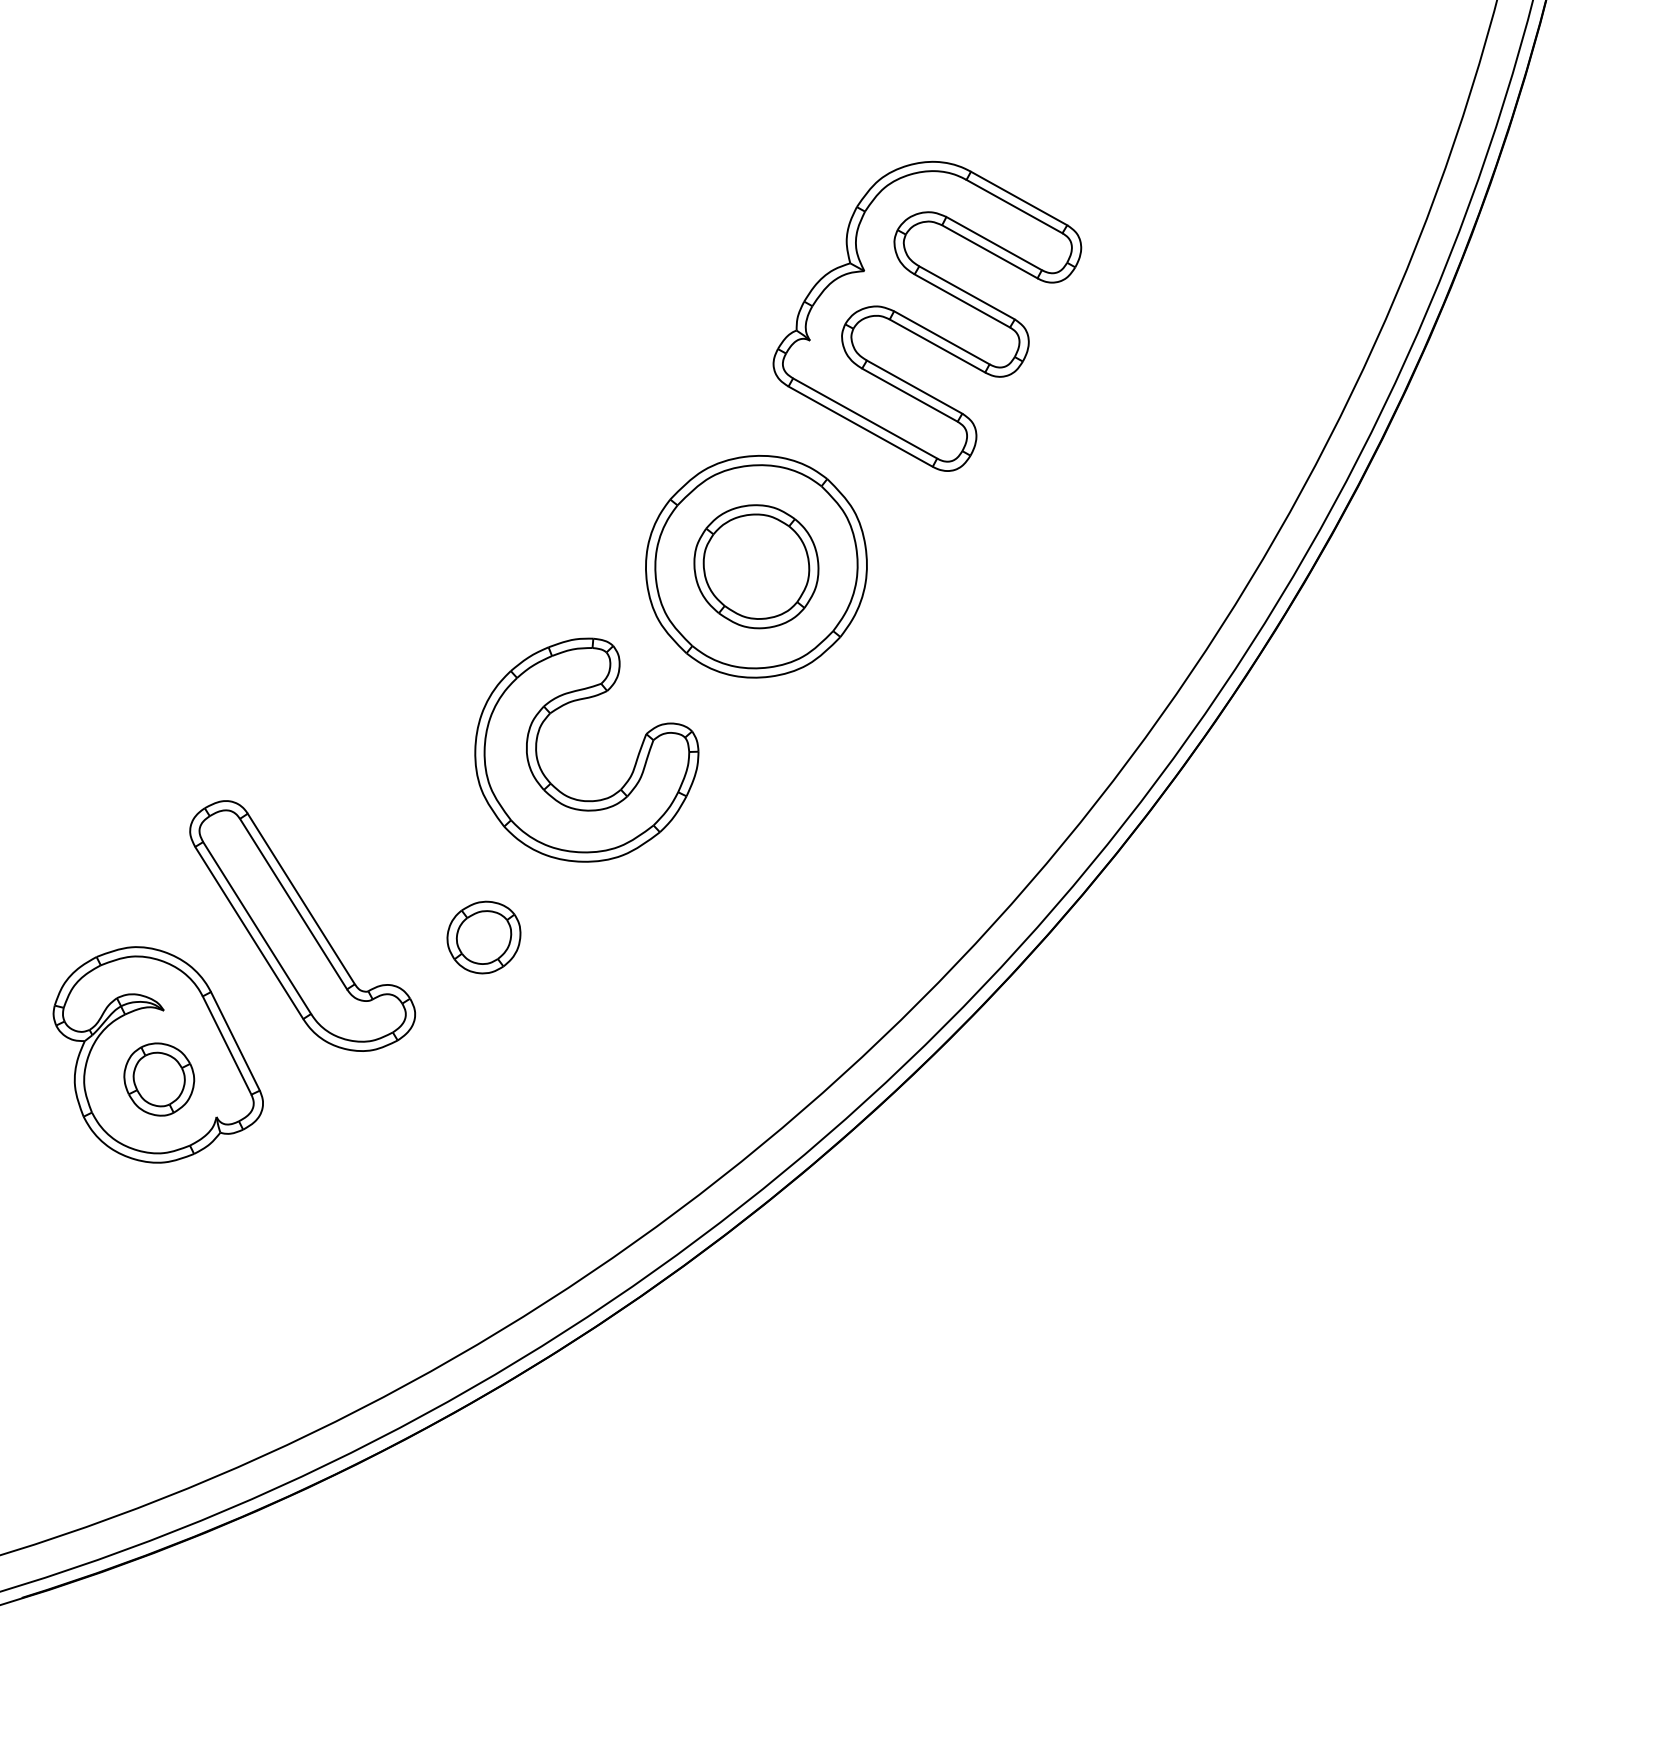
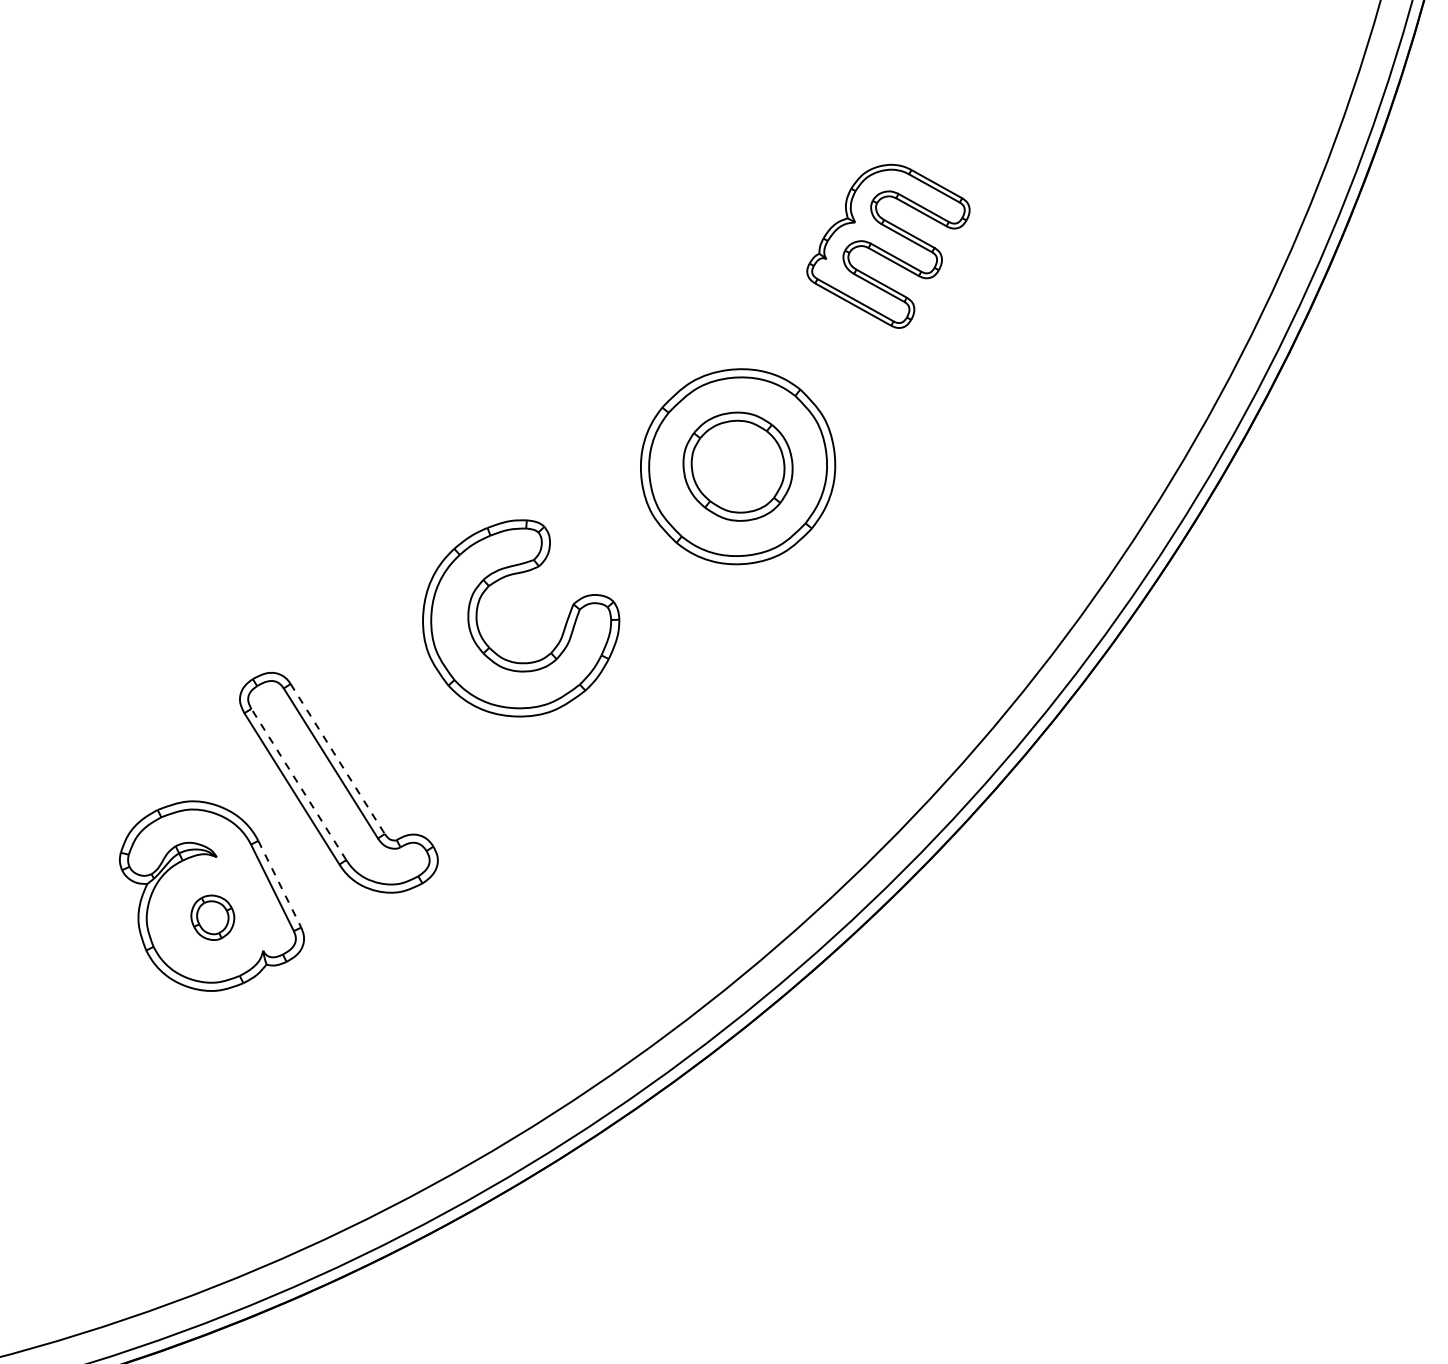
part: (927, 315) -> (888, 245), size x0.6
part: (552, 783) -> (490, 647), moved
line: (301, 899) -> (337, 759), solid -> dashed
line: (256, 927) -> (298, 784), solid -> dashed
part: (483, 937) -> (497, 792), removed
line: (235, 1041) -> (279, 884), solid -> dashed
part: (159, 1079) -> (212, 917), size x0.7

